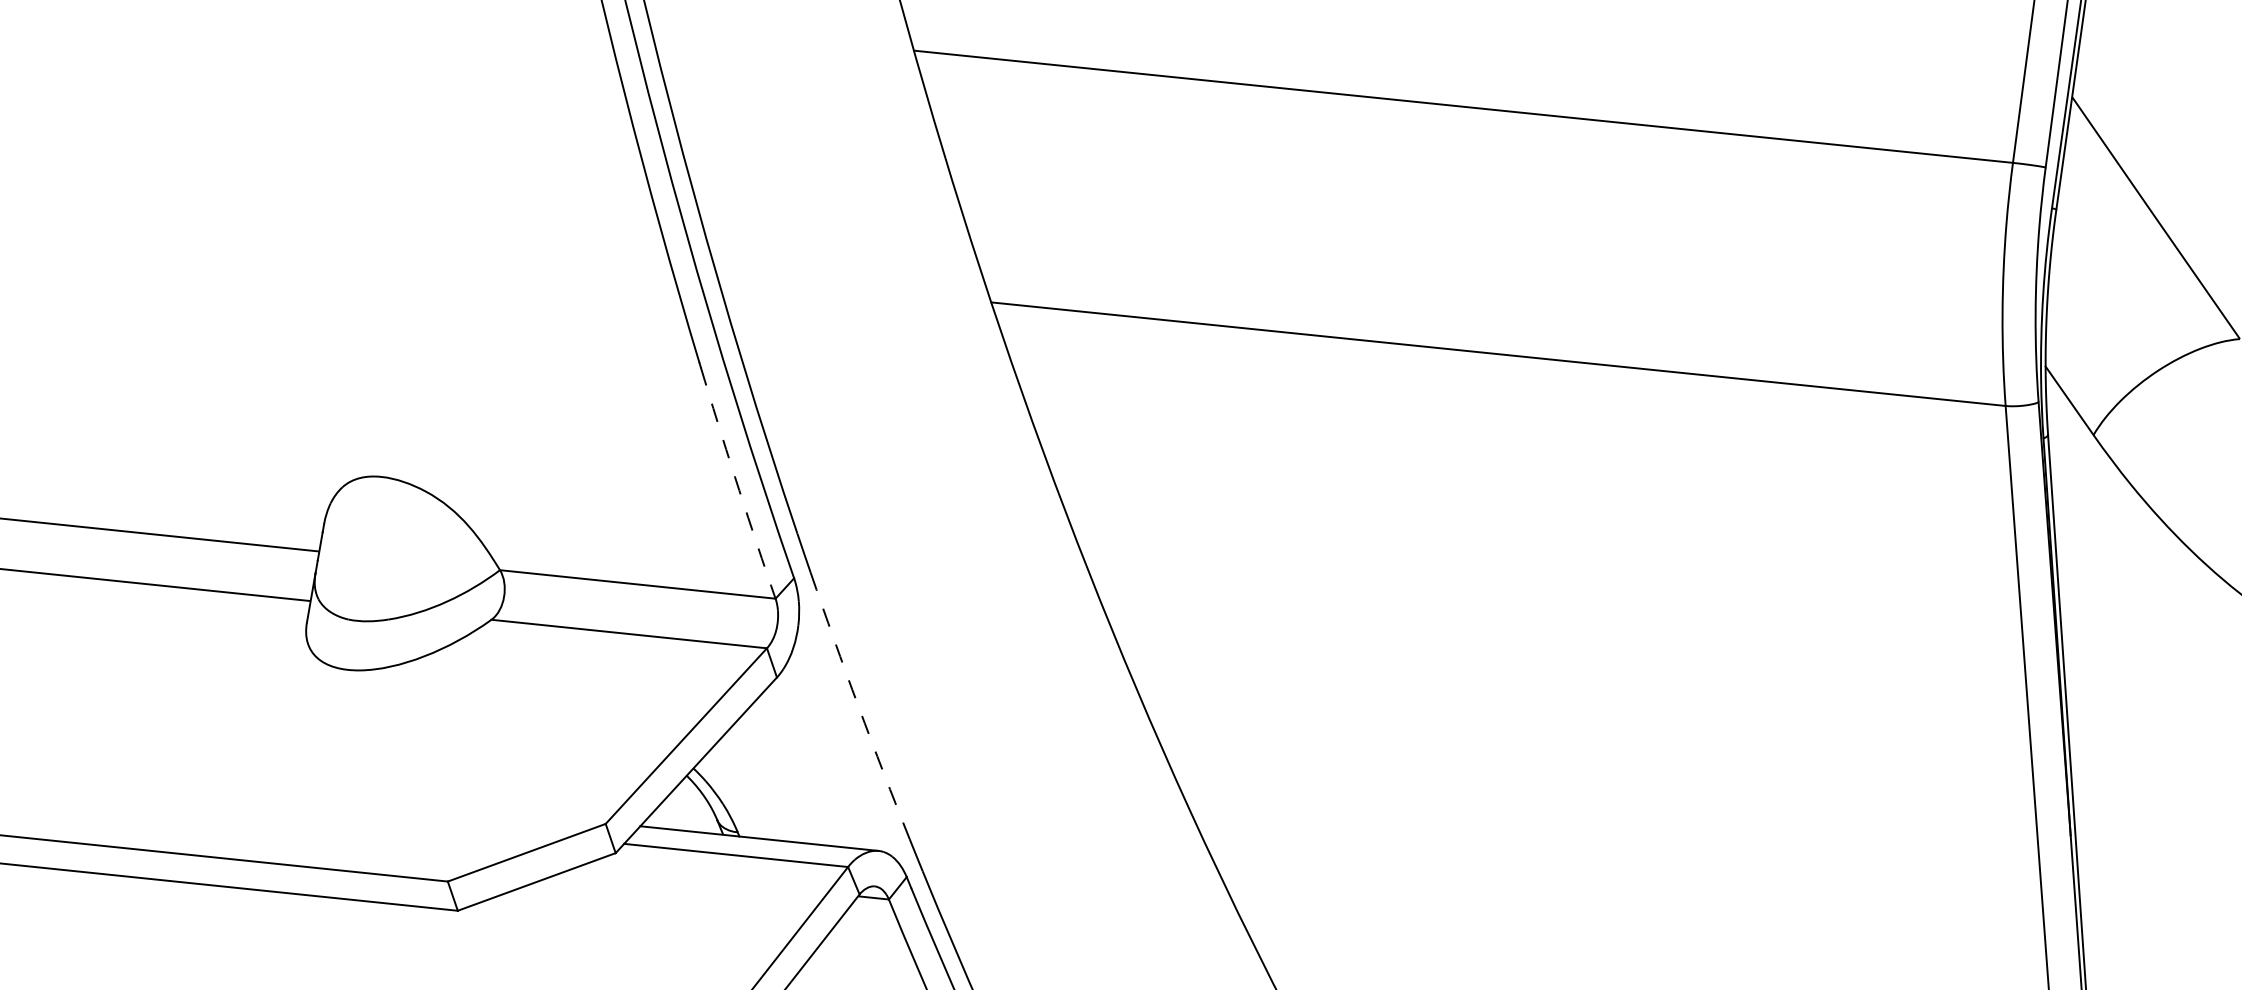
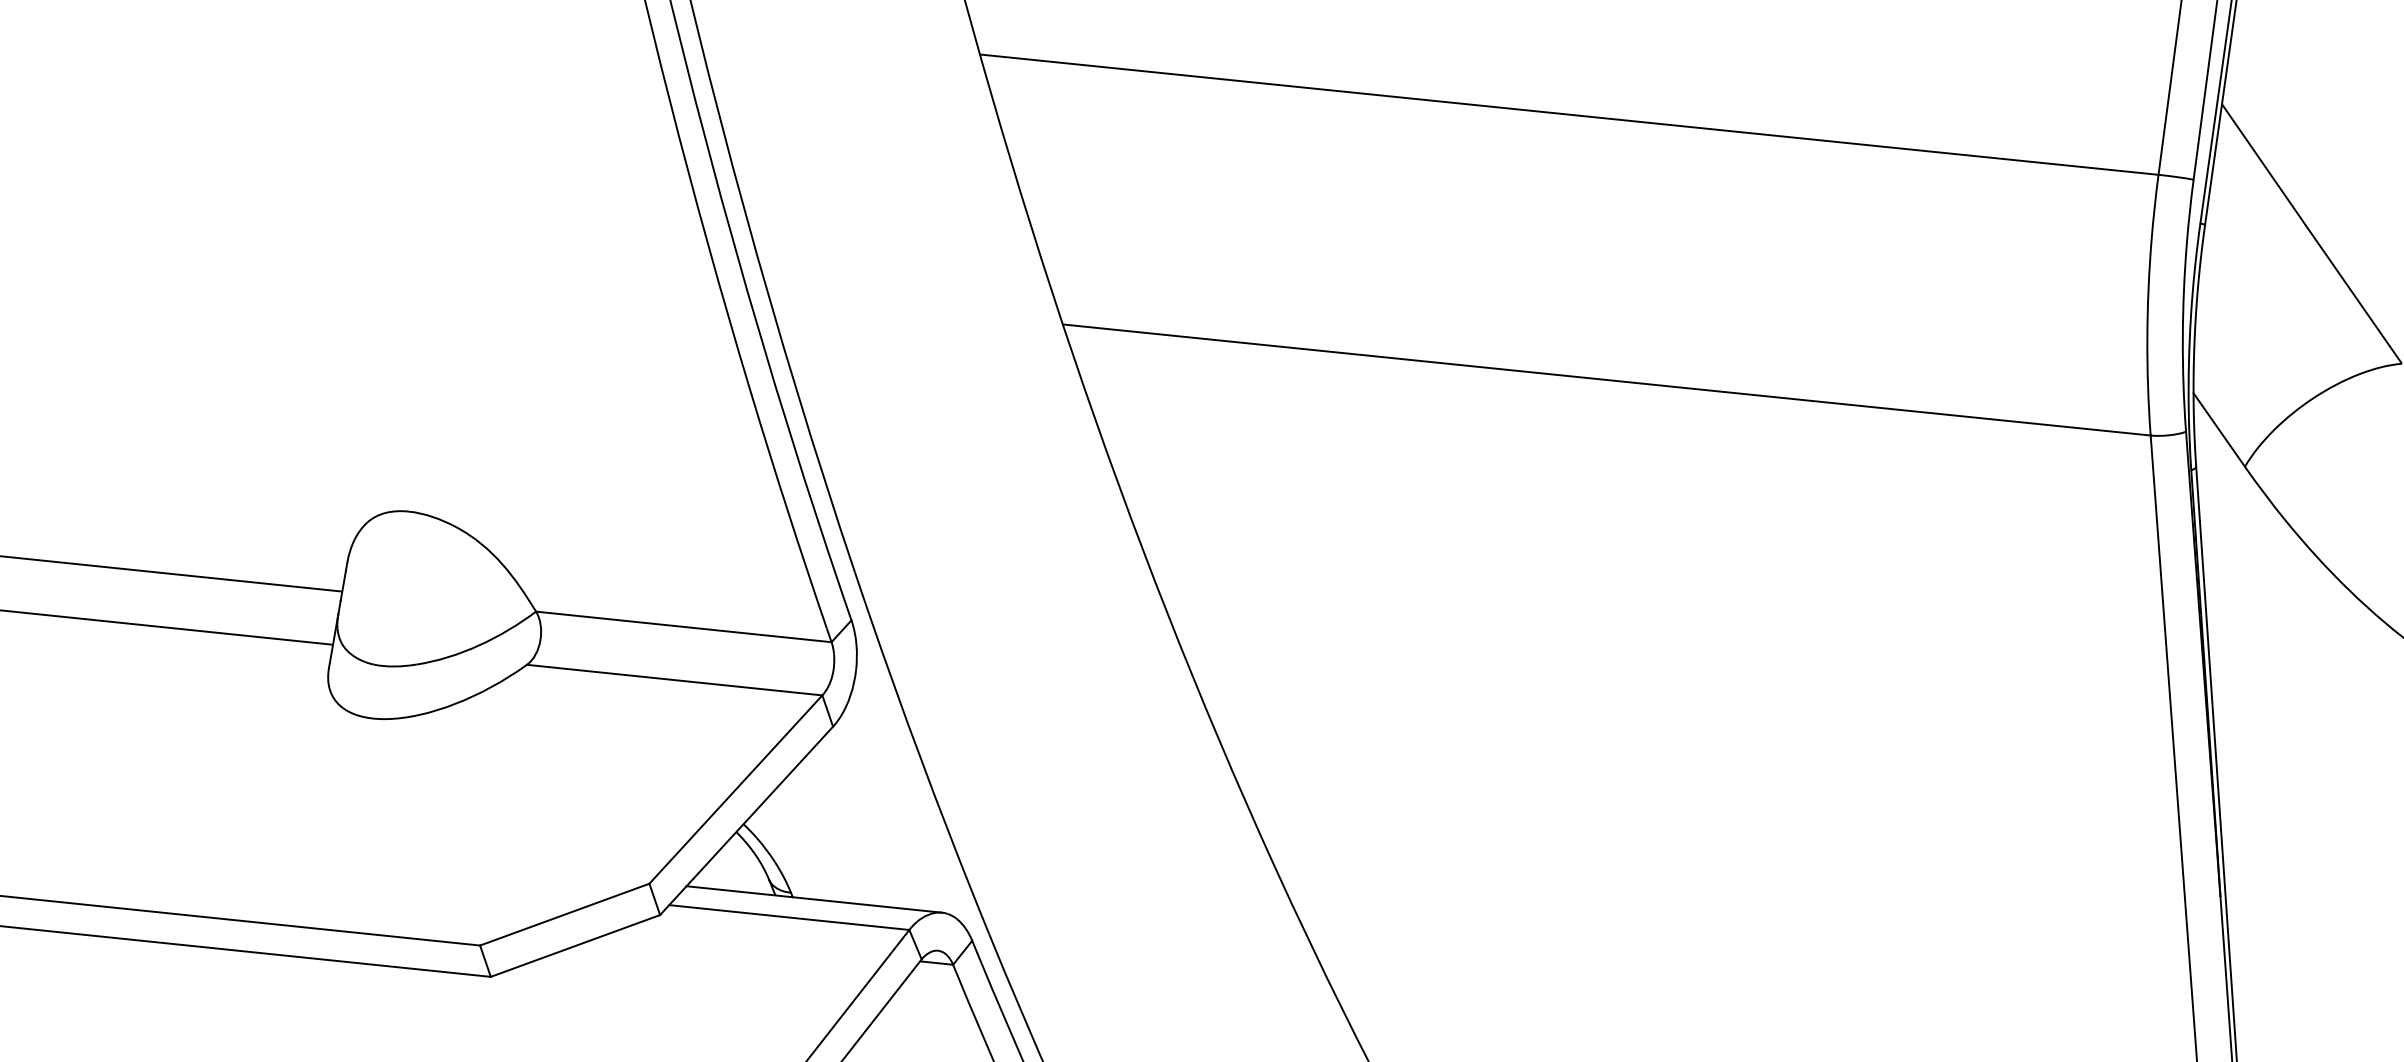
arc: (735, 476) -> (788, 511), dashed -> solid
arc: (858, 706) -> (920, 757), dashed -> solid

